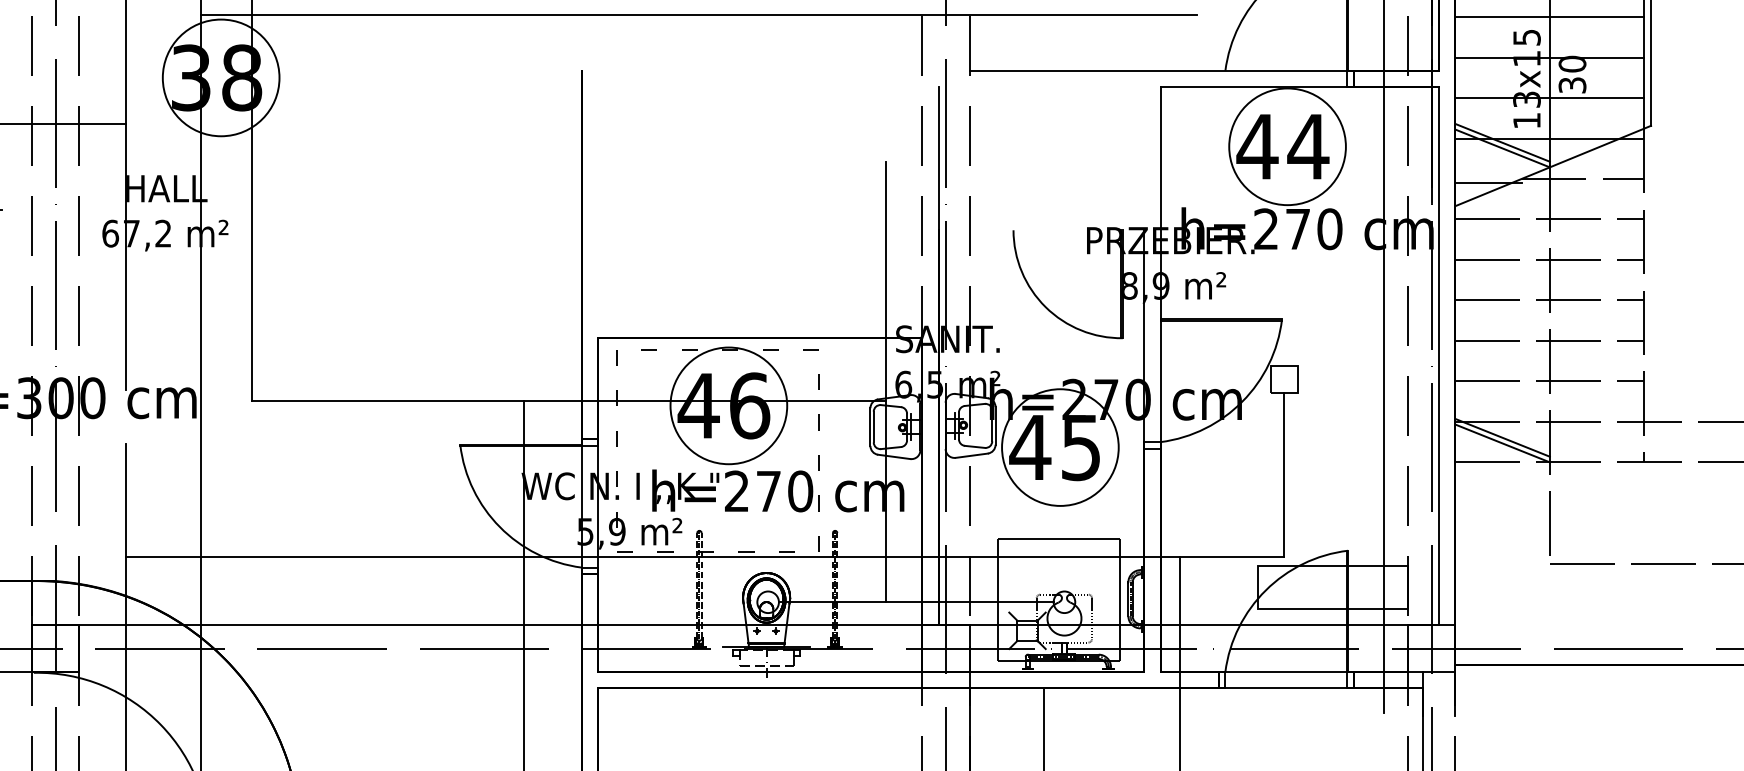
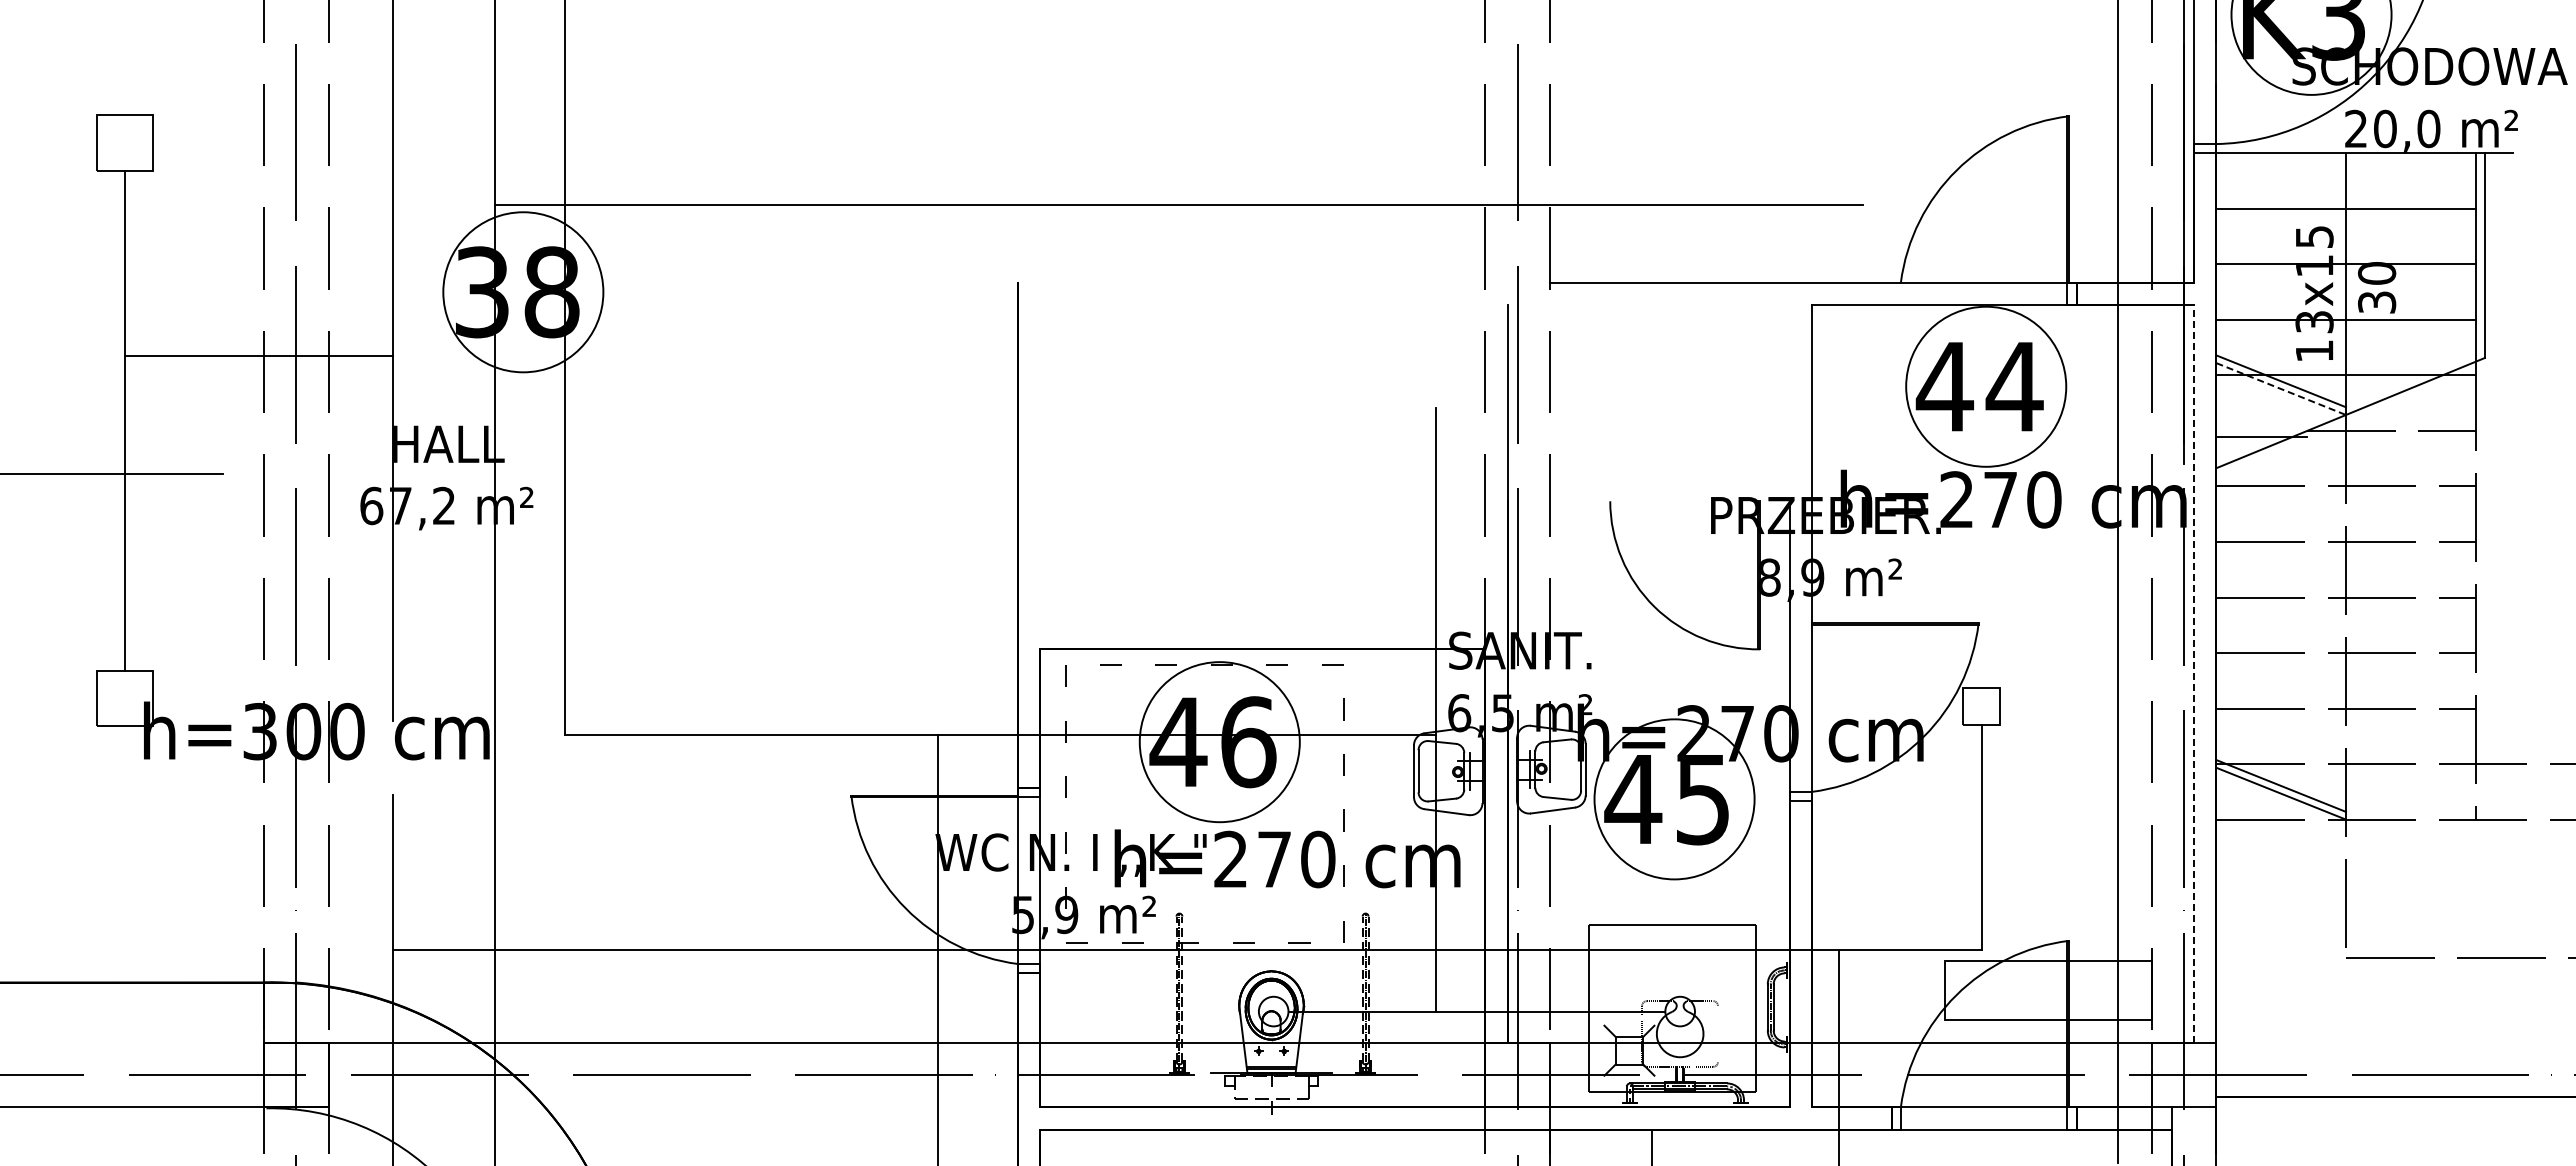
line: (1502, 148) -> (2281, 389), solid -> dashed
line: (1439, 355) -> (2194, 673), solid -> dashed
line: (1091, 618) -> (1717, 1033), removed

